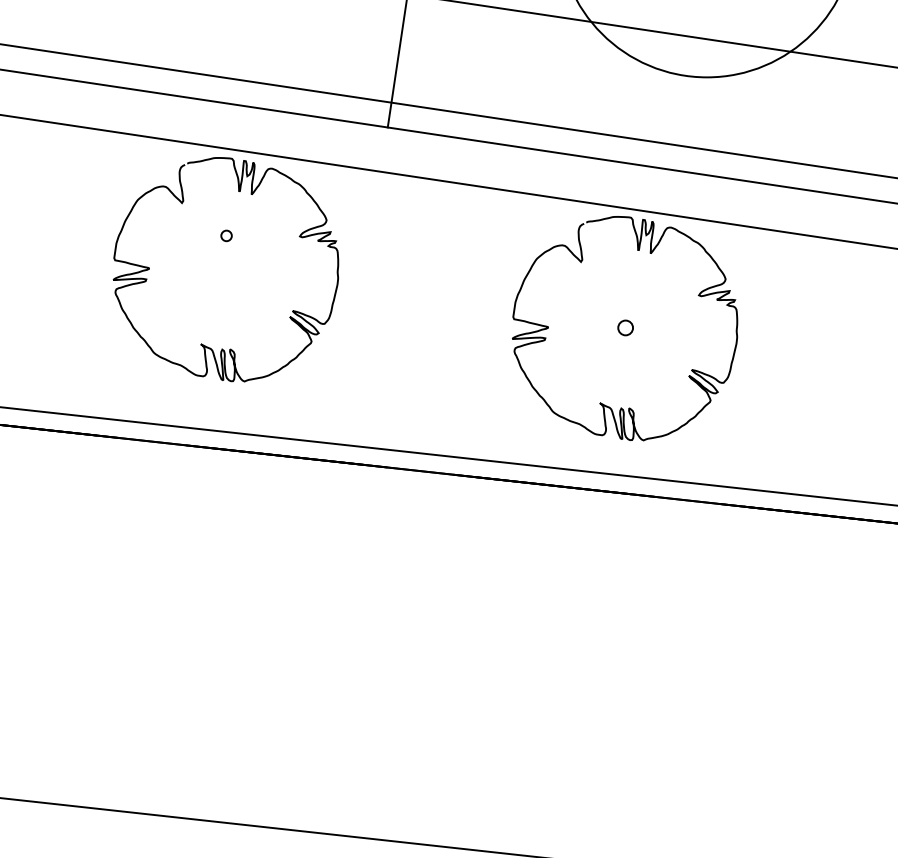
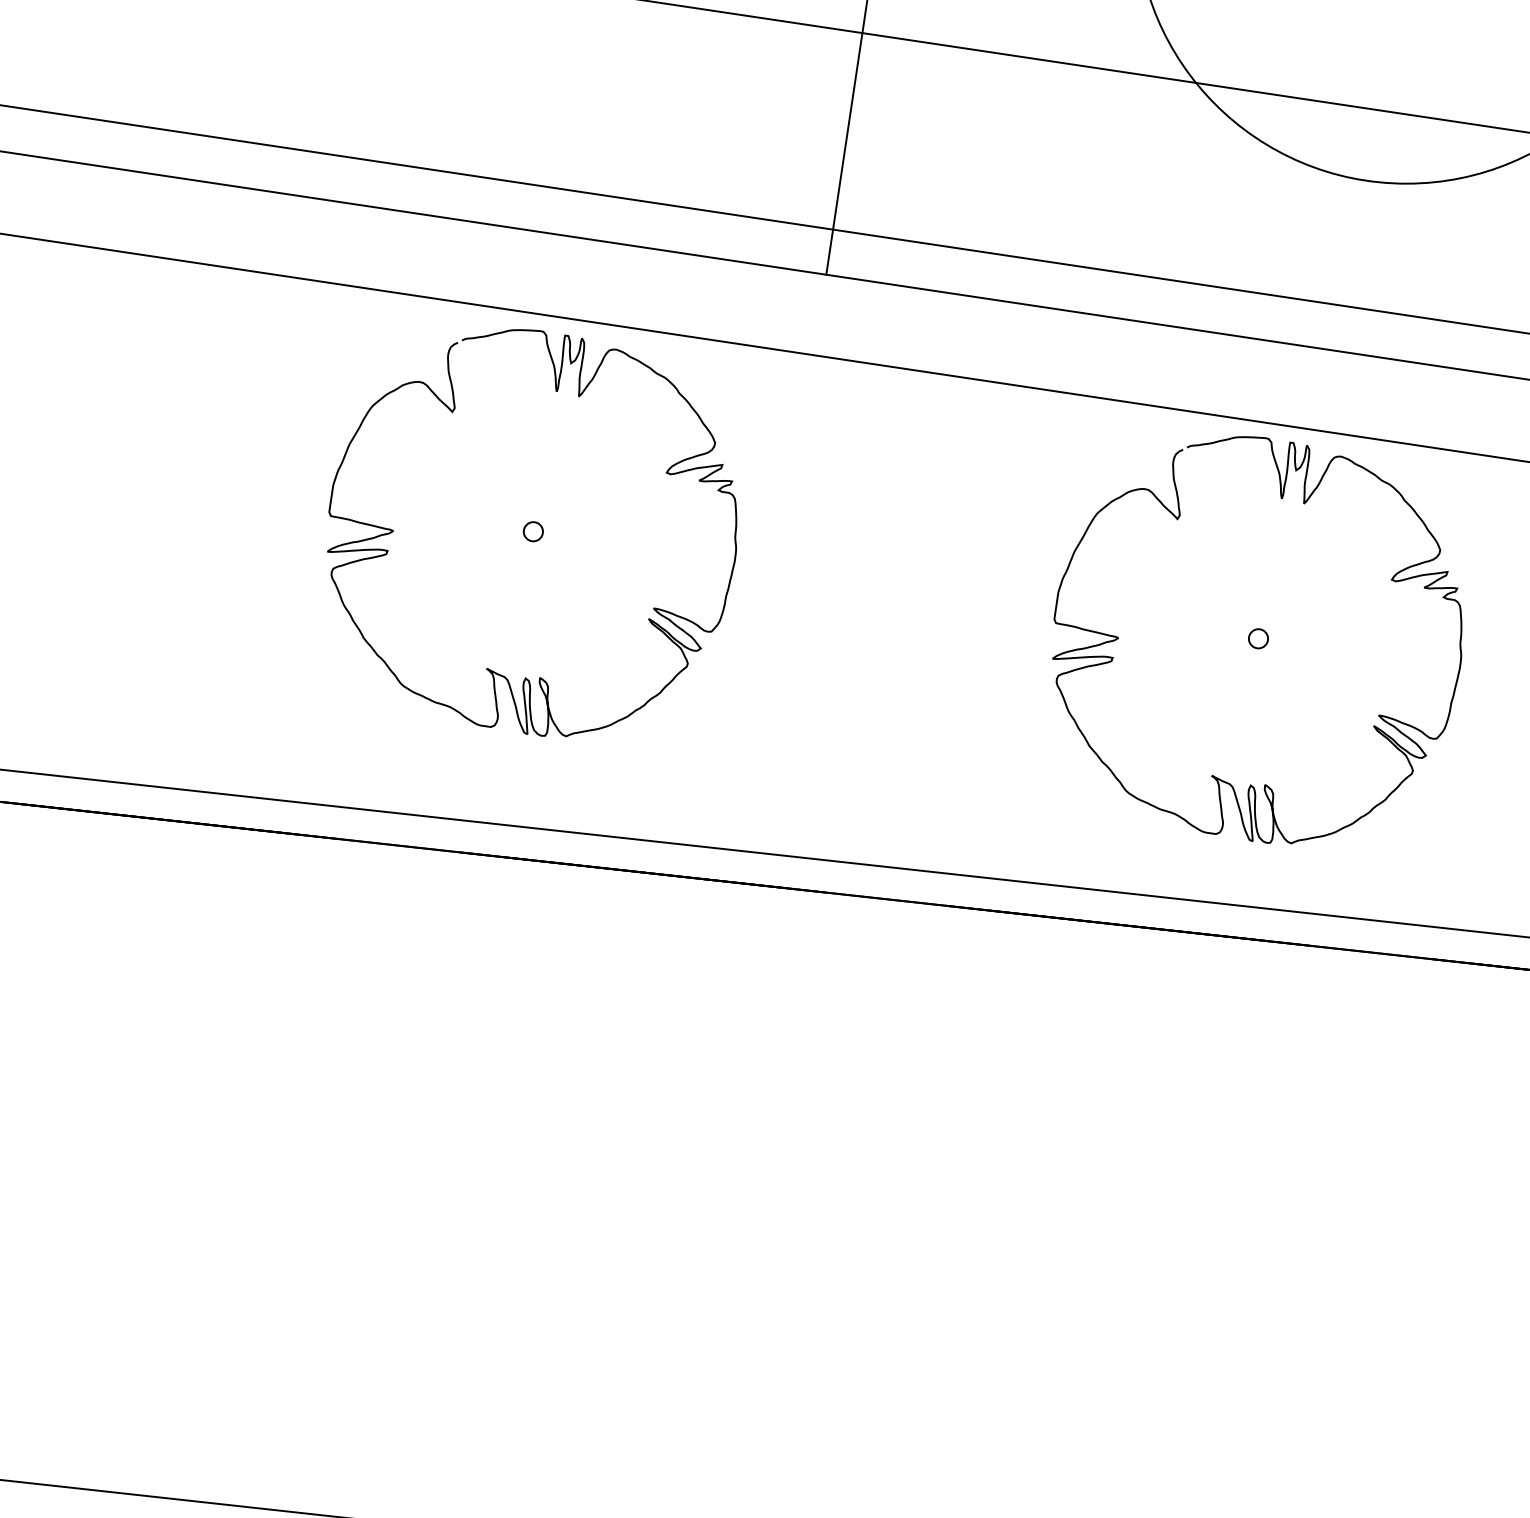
circle: (226, 235) -> (533, 530), moved
circle: (625, 327) -> (1258, 638), size x0.71

